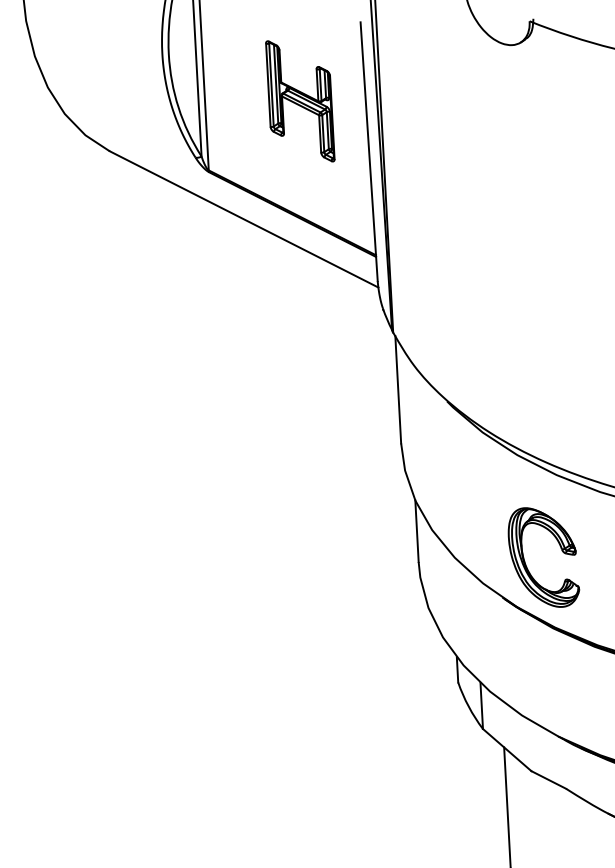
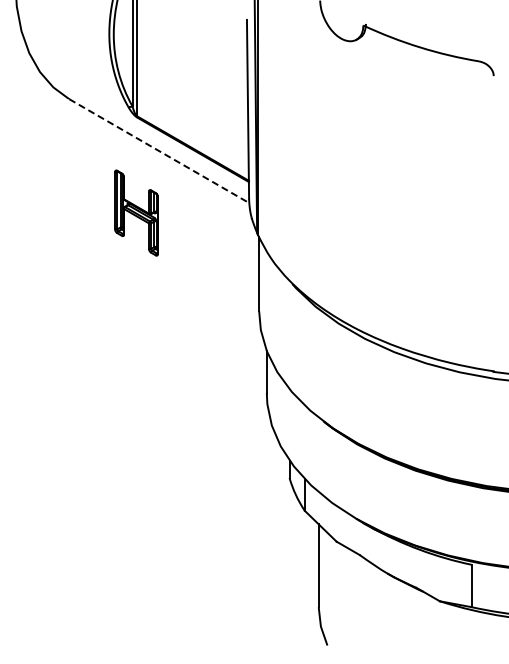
part: (300, 100) -> (136, 212), moved
line: (244, 219) -> (159, 151), solid -> dashed
part: (525, 559) -> (340, 395), removed

